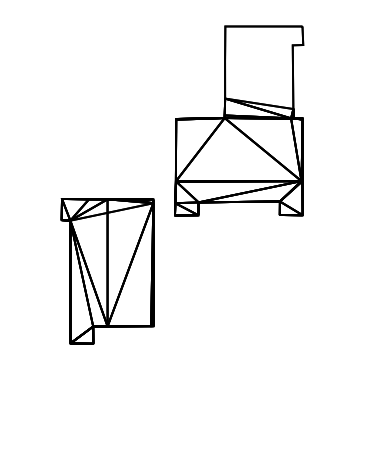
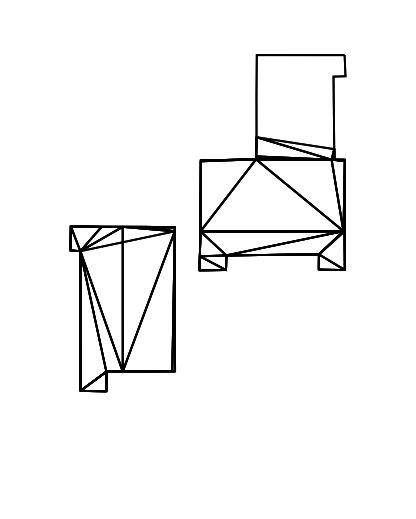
part: (239, 120) -> (272, 162), moved

